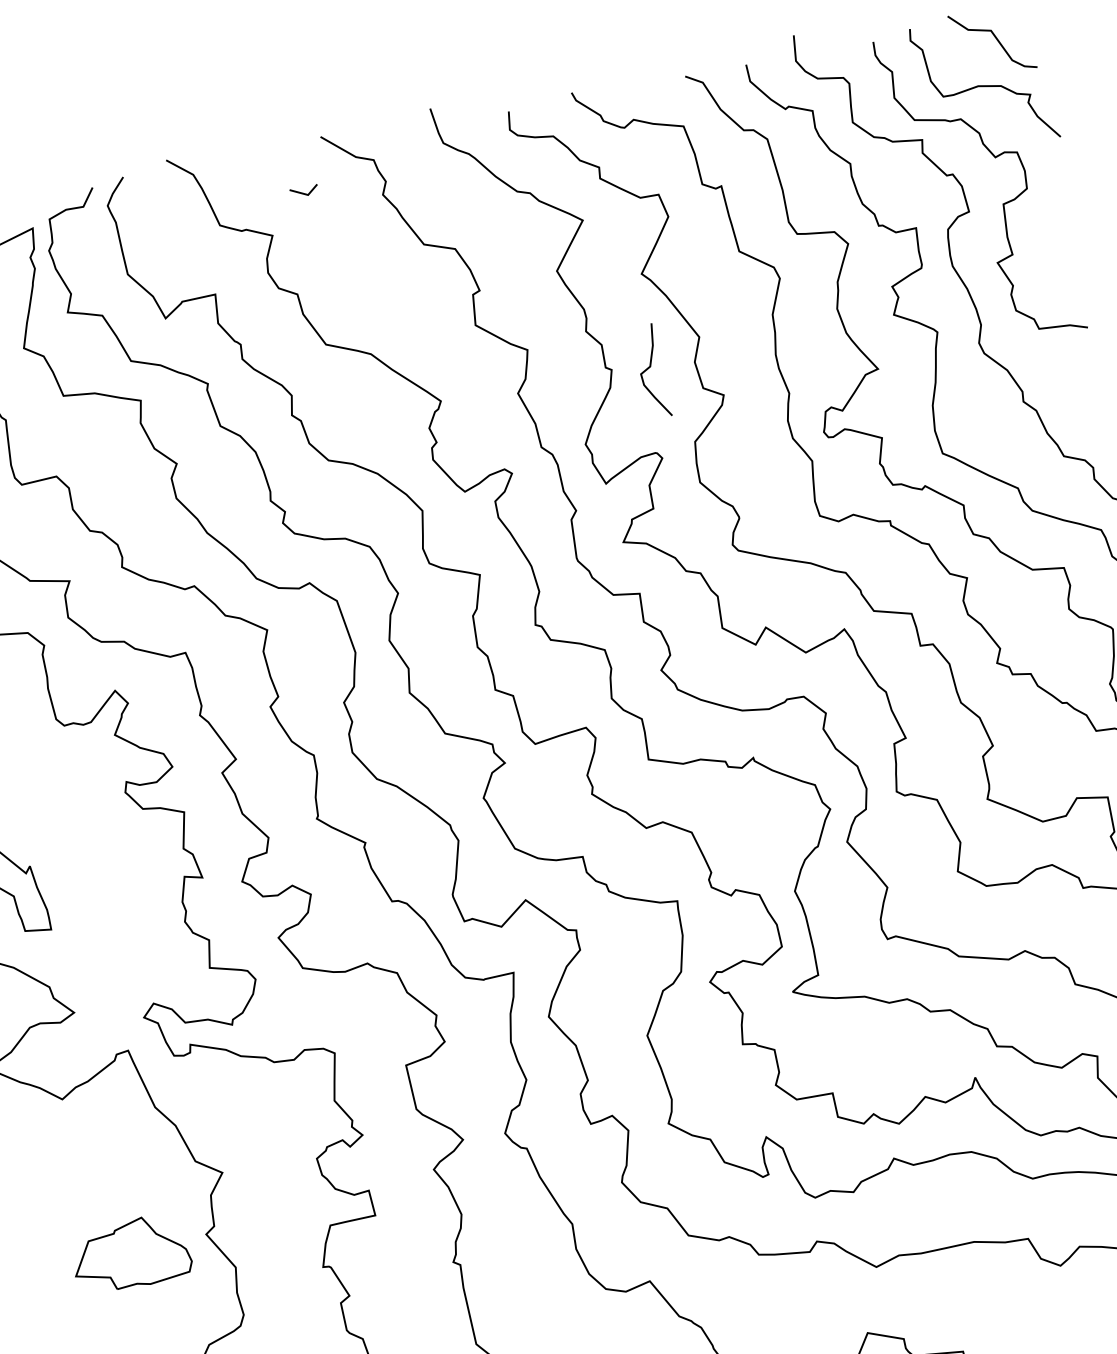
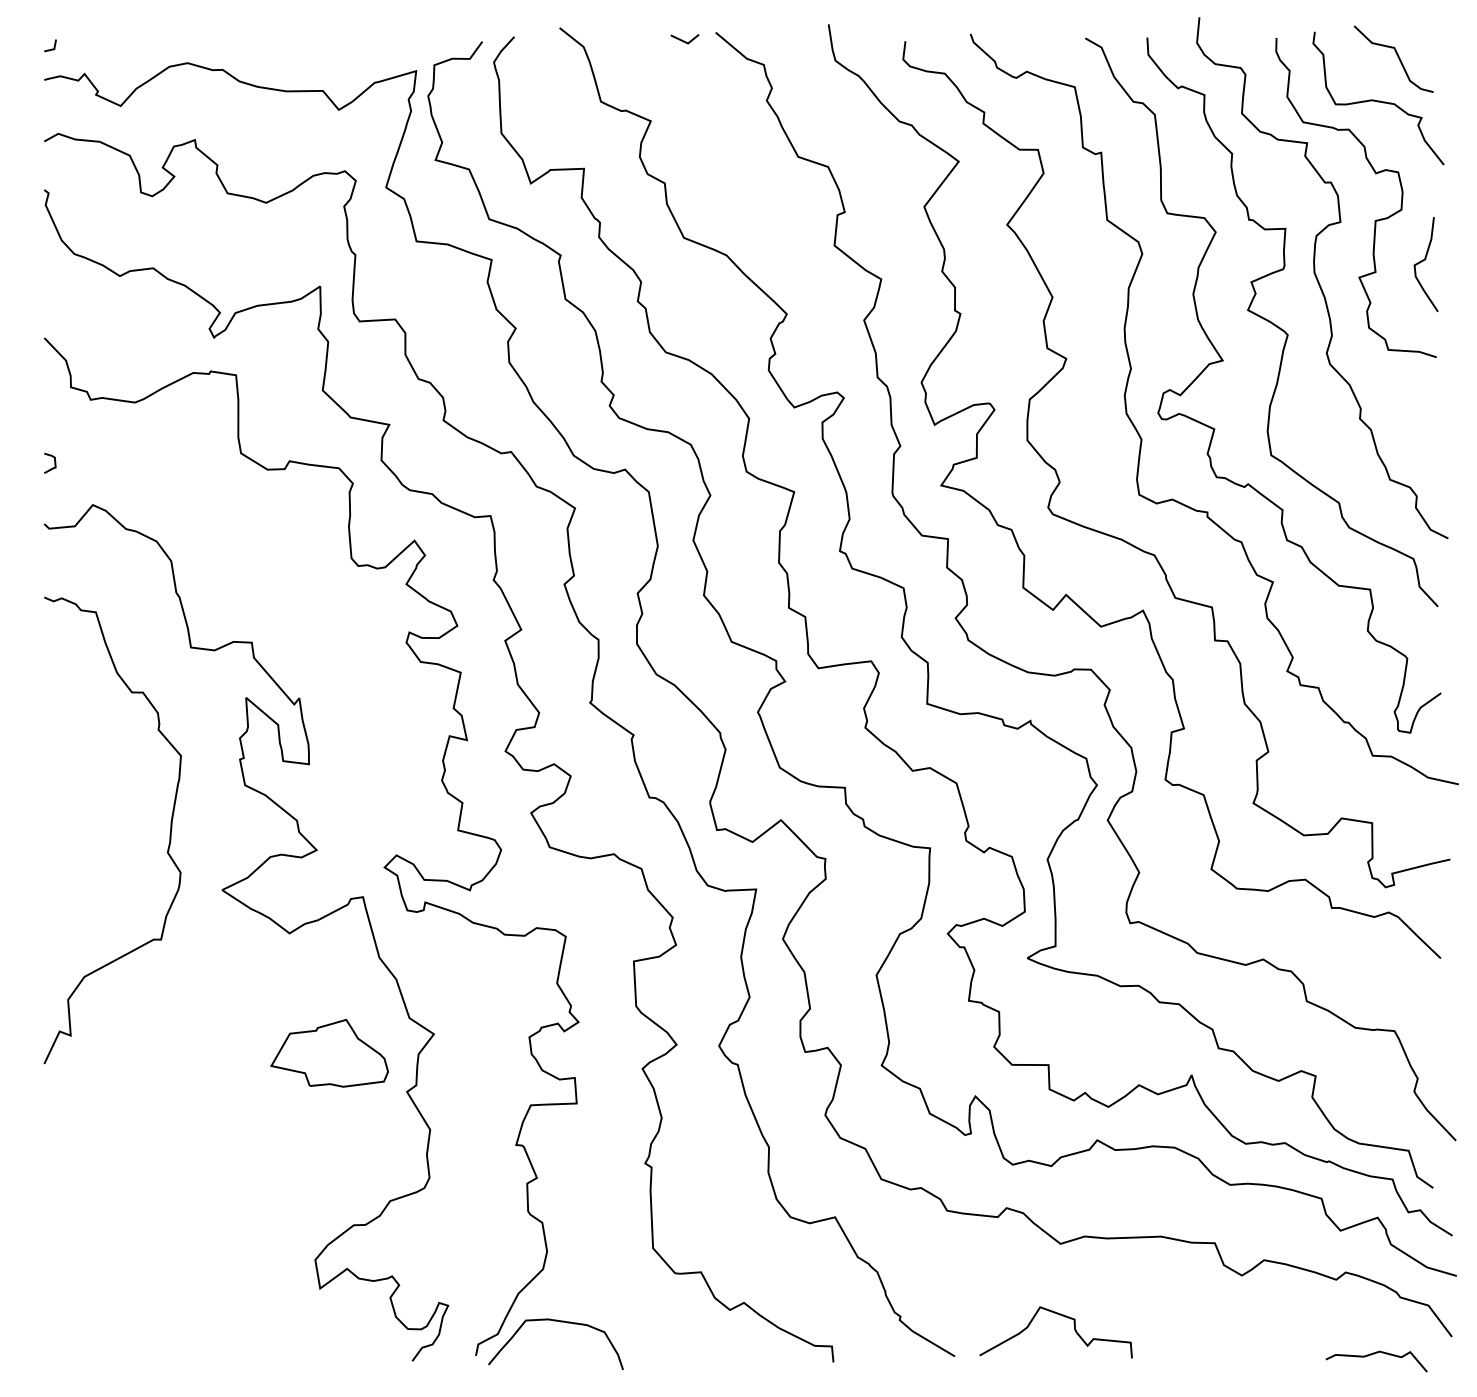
line: (304, 192) -> (684, 40), moved
curve: (649, 368) -> (1423, 261), moved
part: (130, 1252) -> (329, 1052), moved

